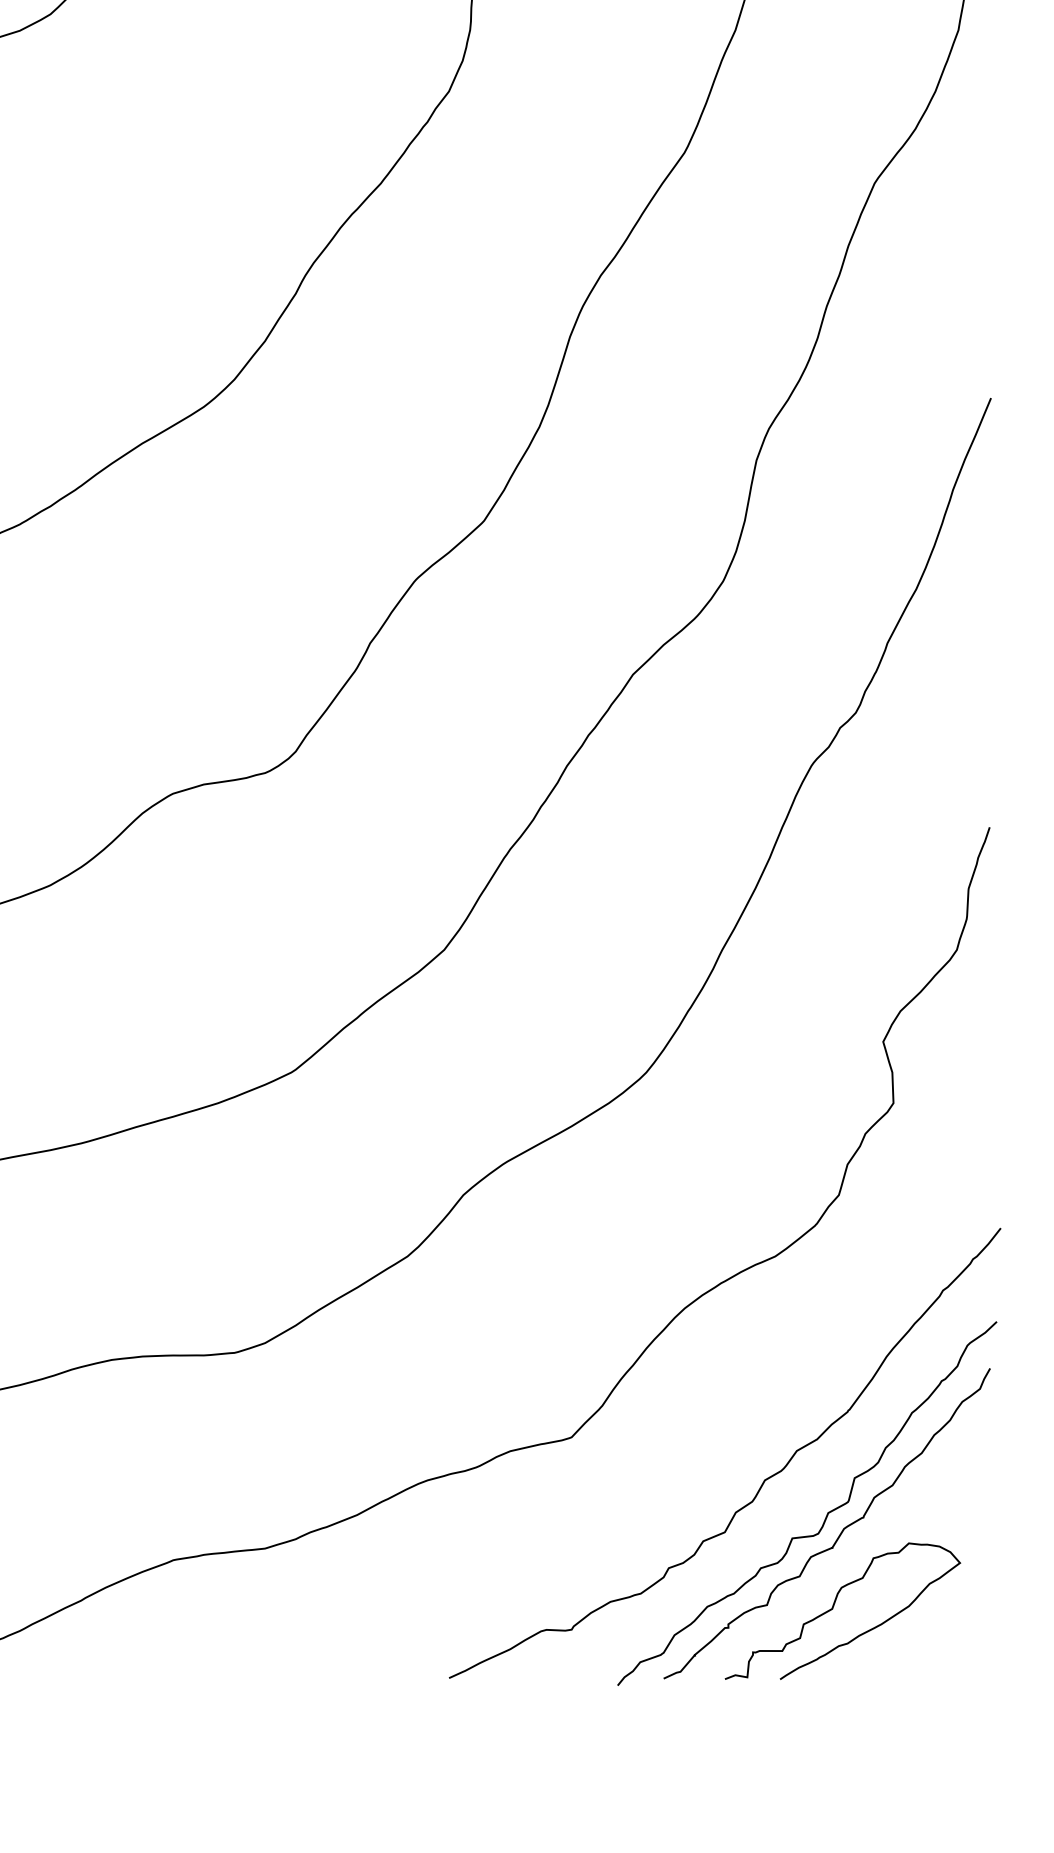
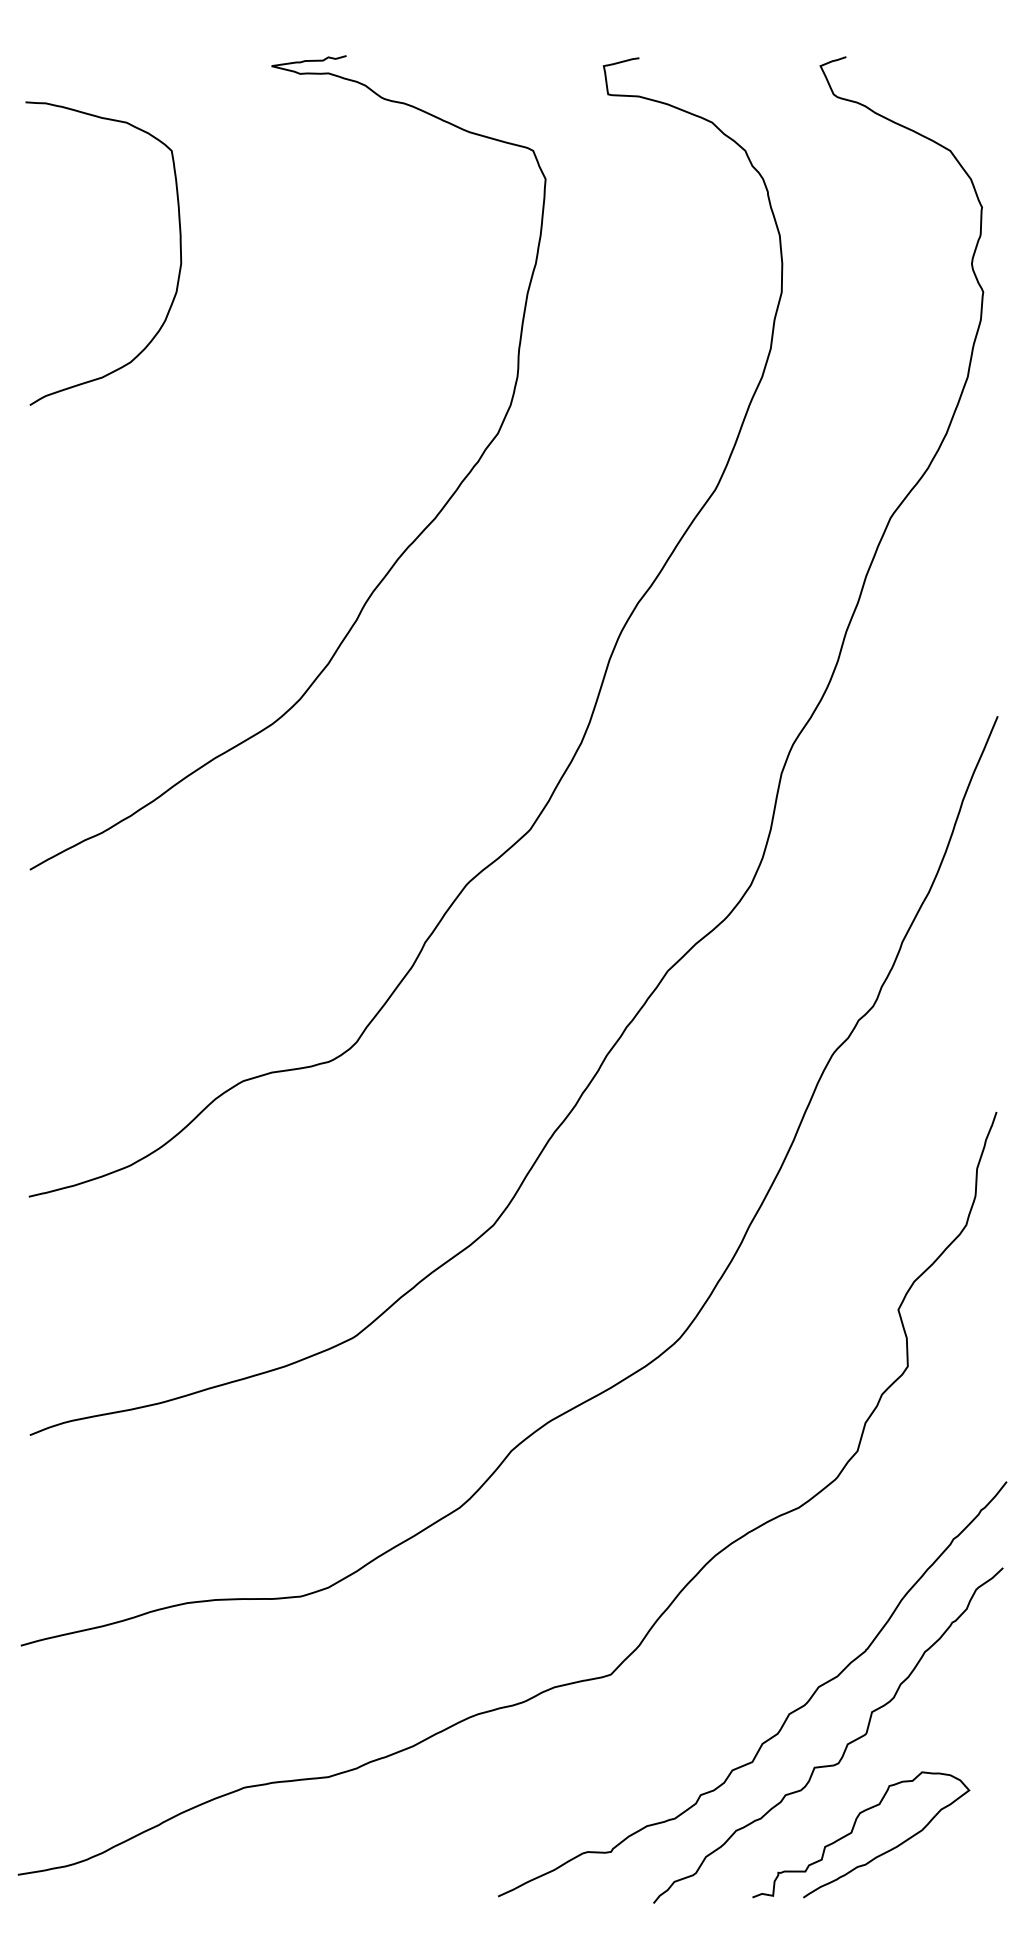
curve: (842, 1529) -> (860, 1759), removed

